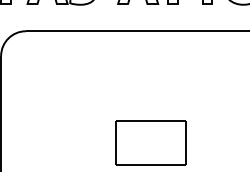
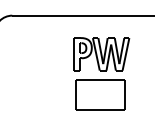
part: (152, 85) -> (101, 54), added

